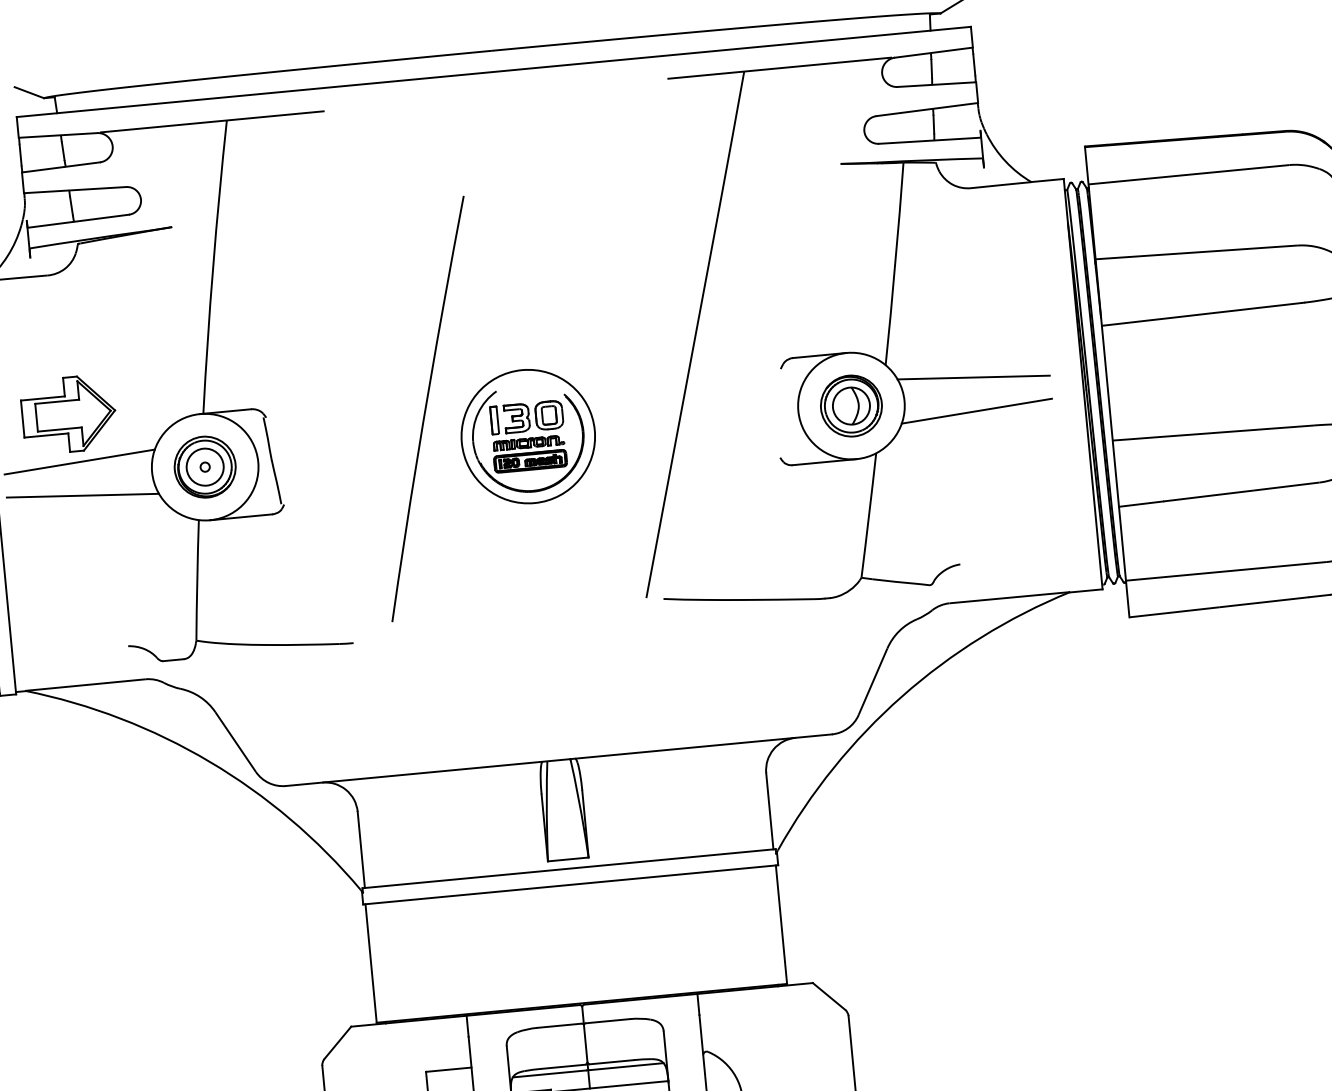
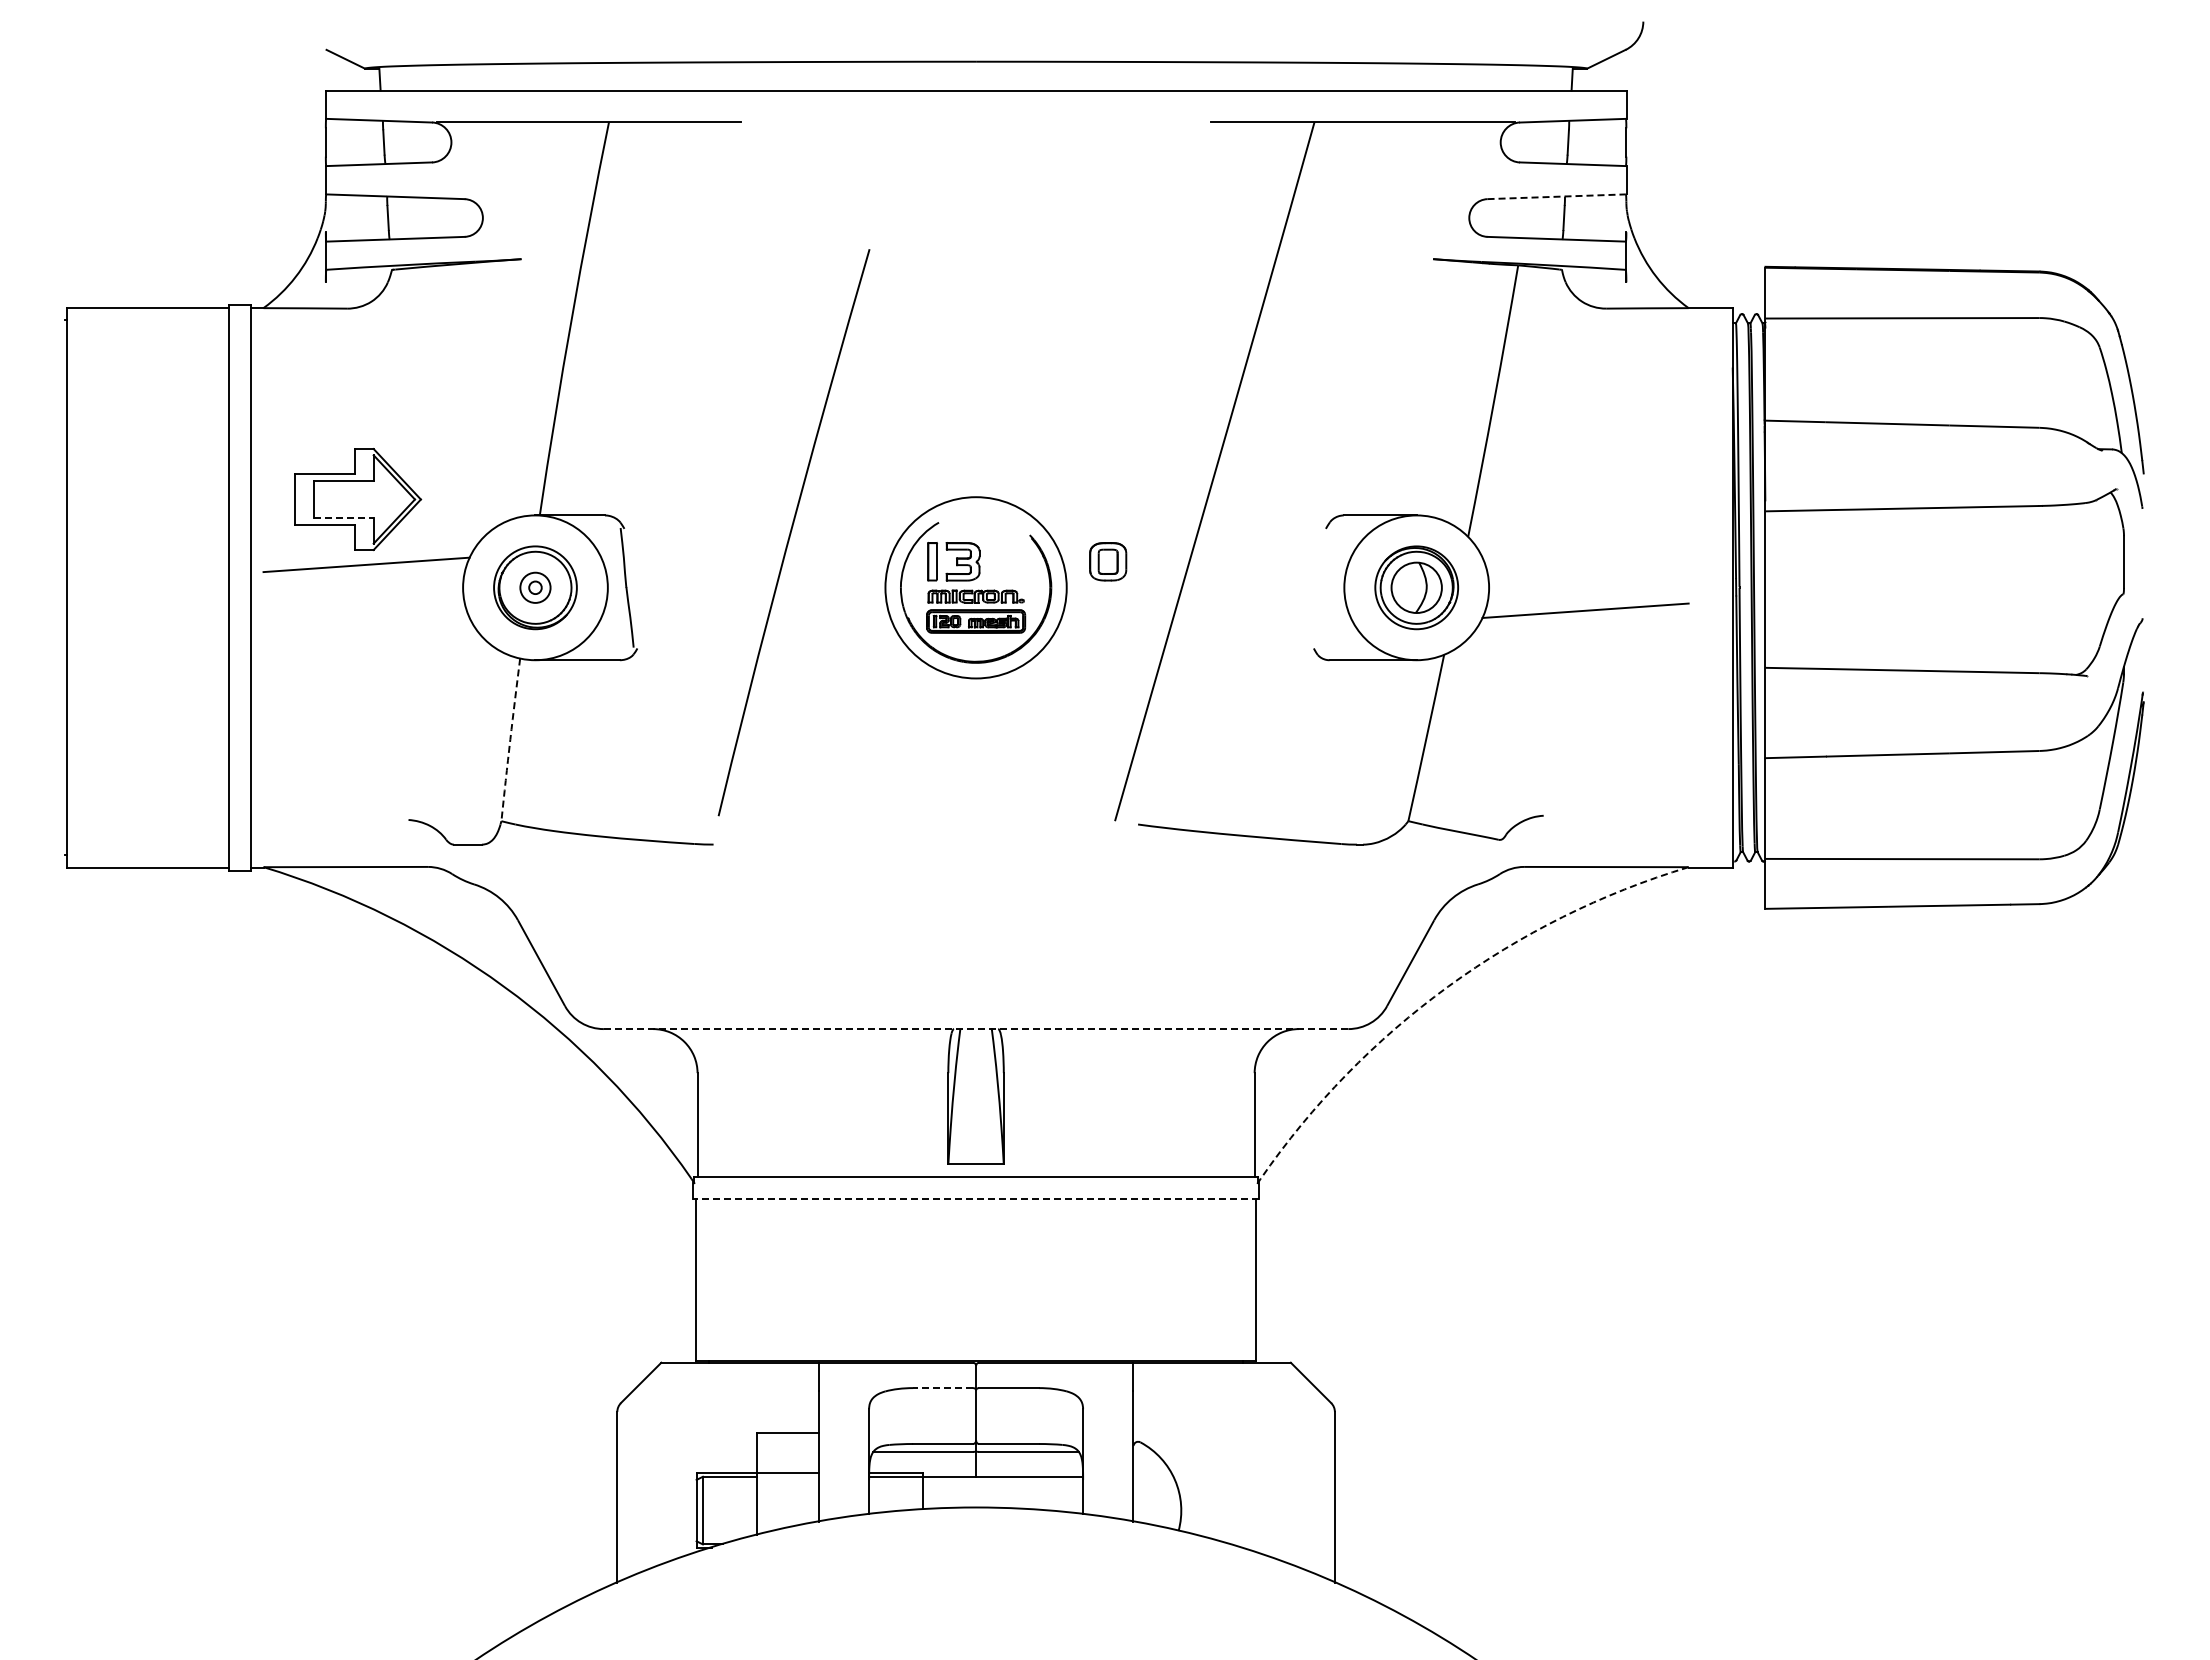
line: (927, 109) -> (1557, 196), solid -> dashed
line: (973, 377) -> (1585, 564), removed
curve: (426, 409) -> (791, 532), moved
part: (549, 415) -> (1108, 561), moved
line: (59, 429) -> (343, 518), solid -> dashed
circle: (205, 466) -> (535, 587), size x0.6
line: (82, 495) -> (366, 610), removed
arc: (197, 580) -> (510, 739), solid -> dashed
arc: (902, 696) -> (1448, 986), solid -> dashed
line: (558, 760) -> (975, 1029), solid -> dashed
line: (571, 885) -> (976, 1199), solid -> dashed
line: (559, 1026) -> (943, 1388), solid -> dashed

